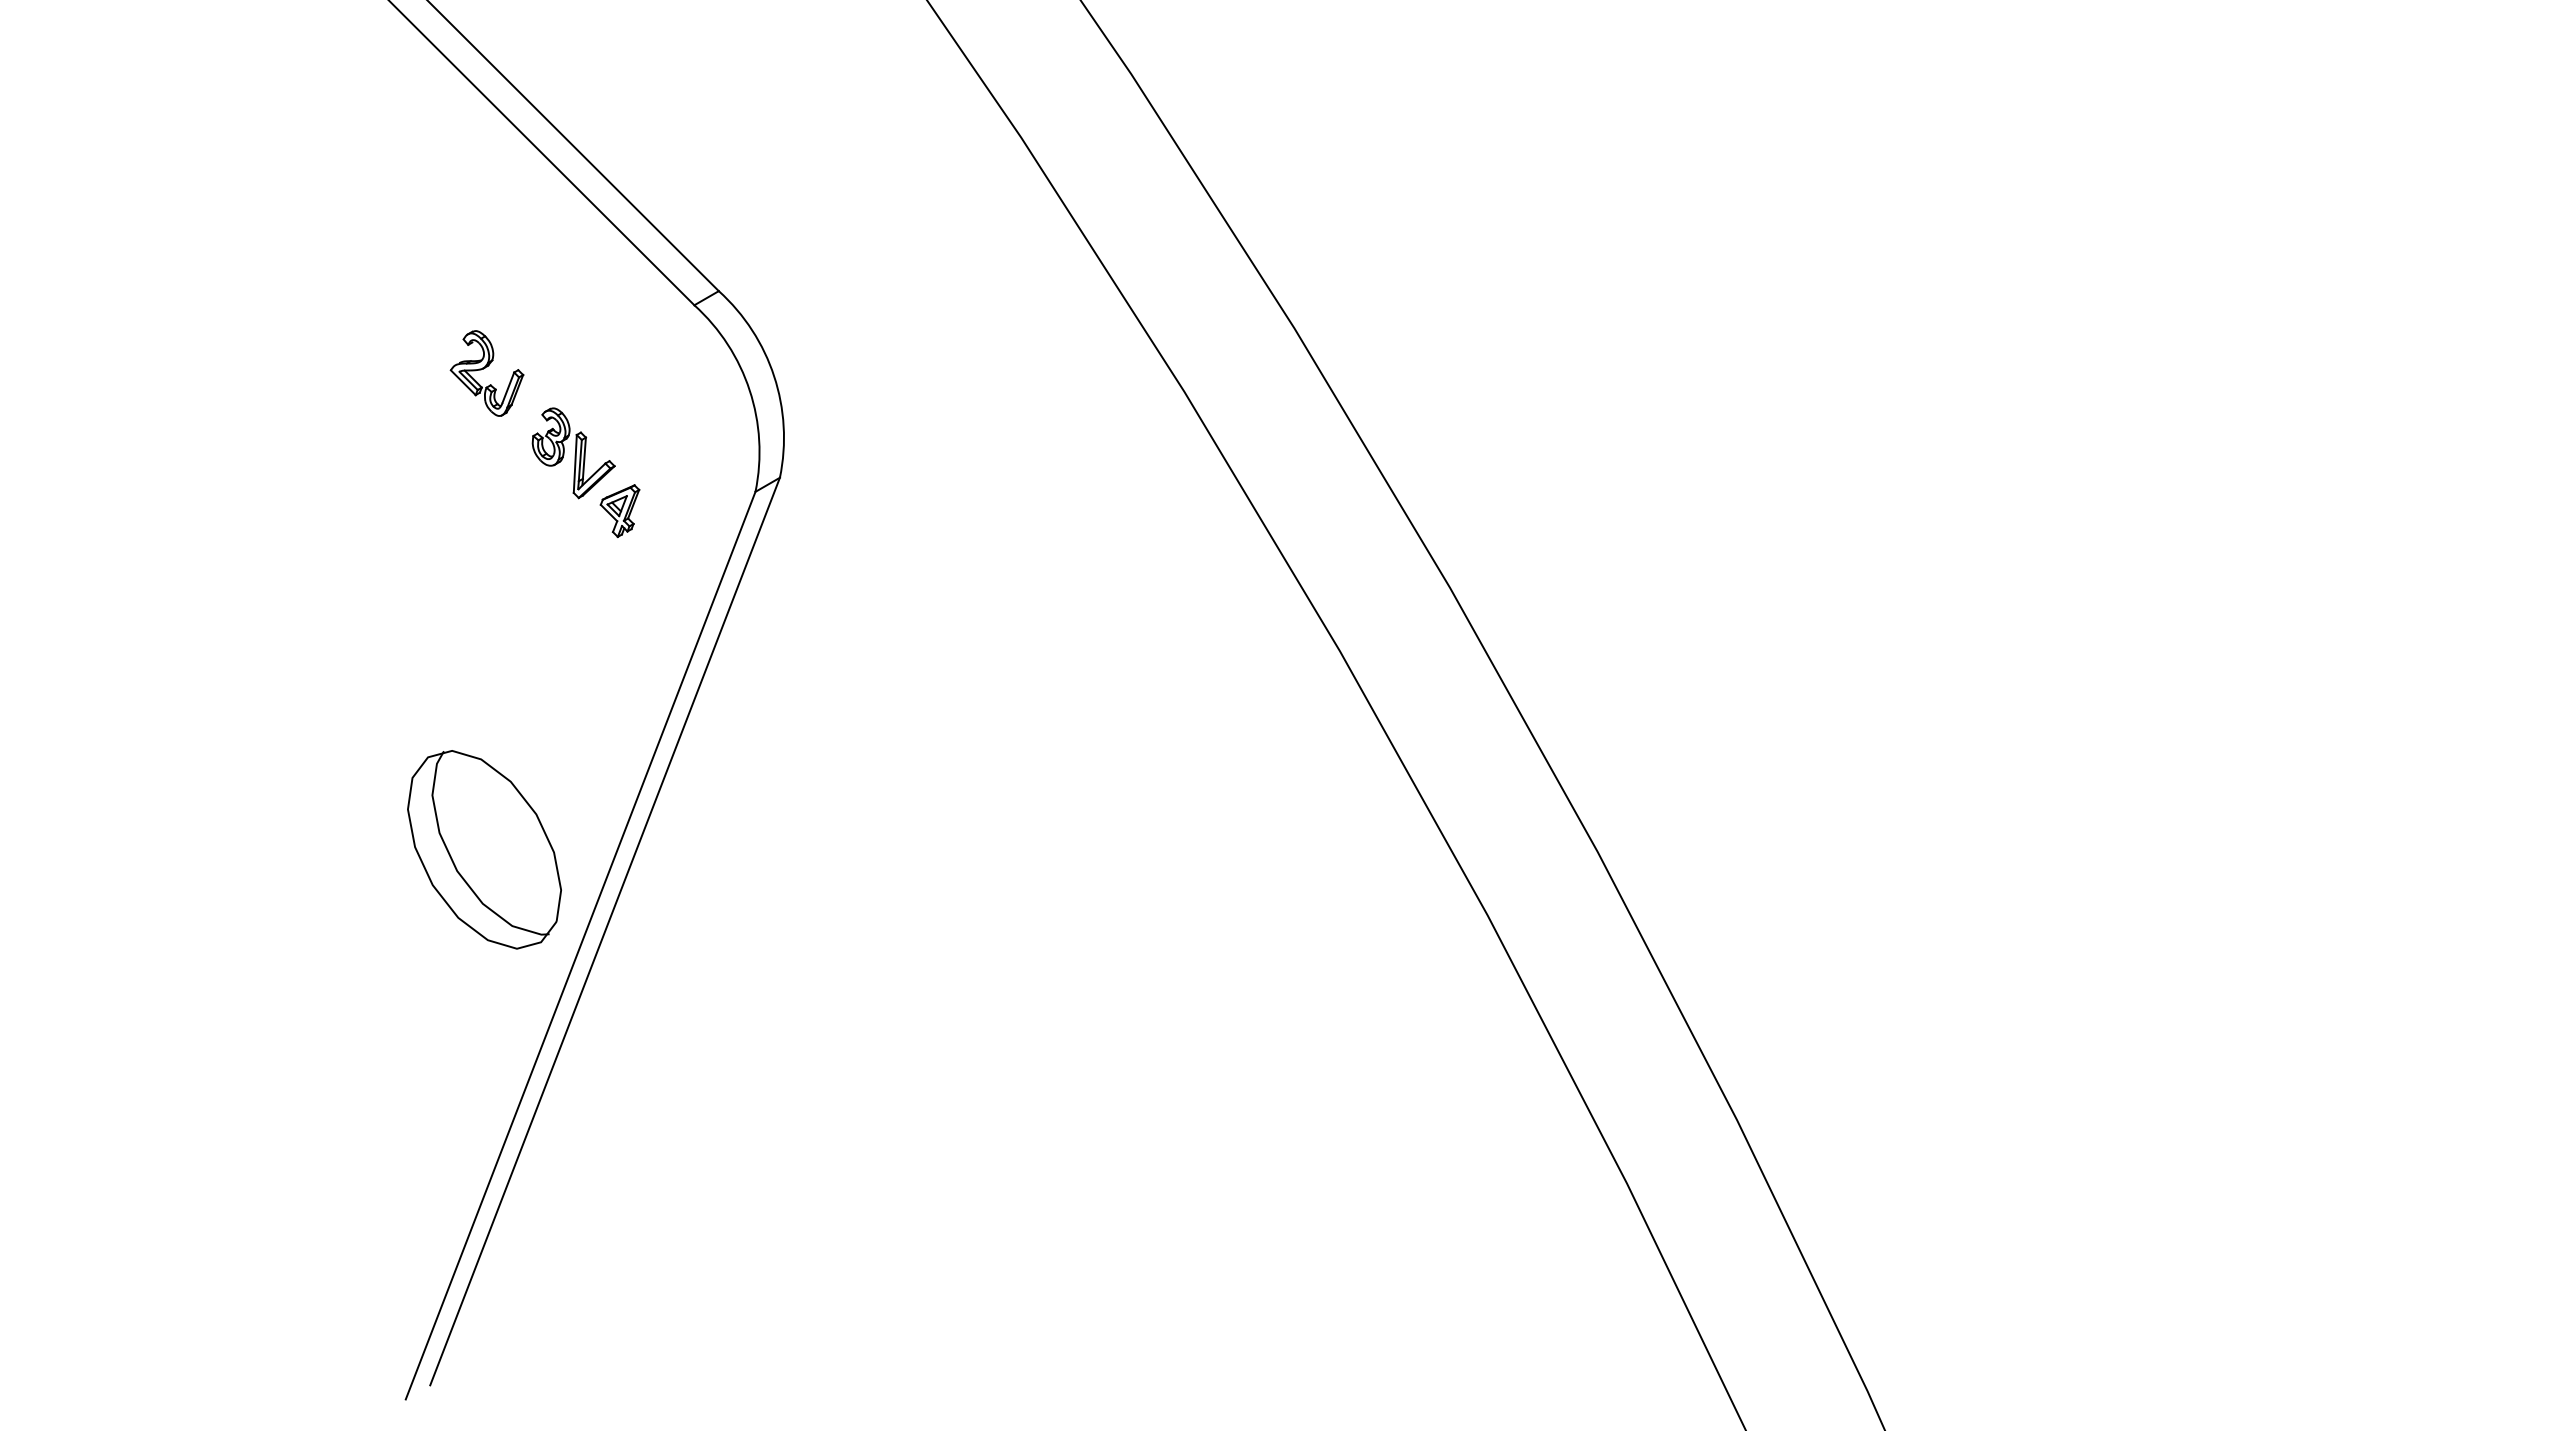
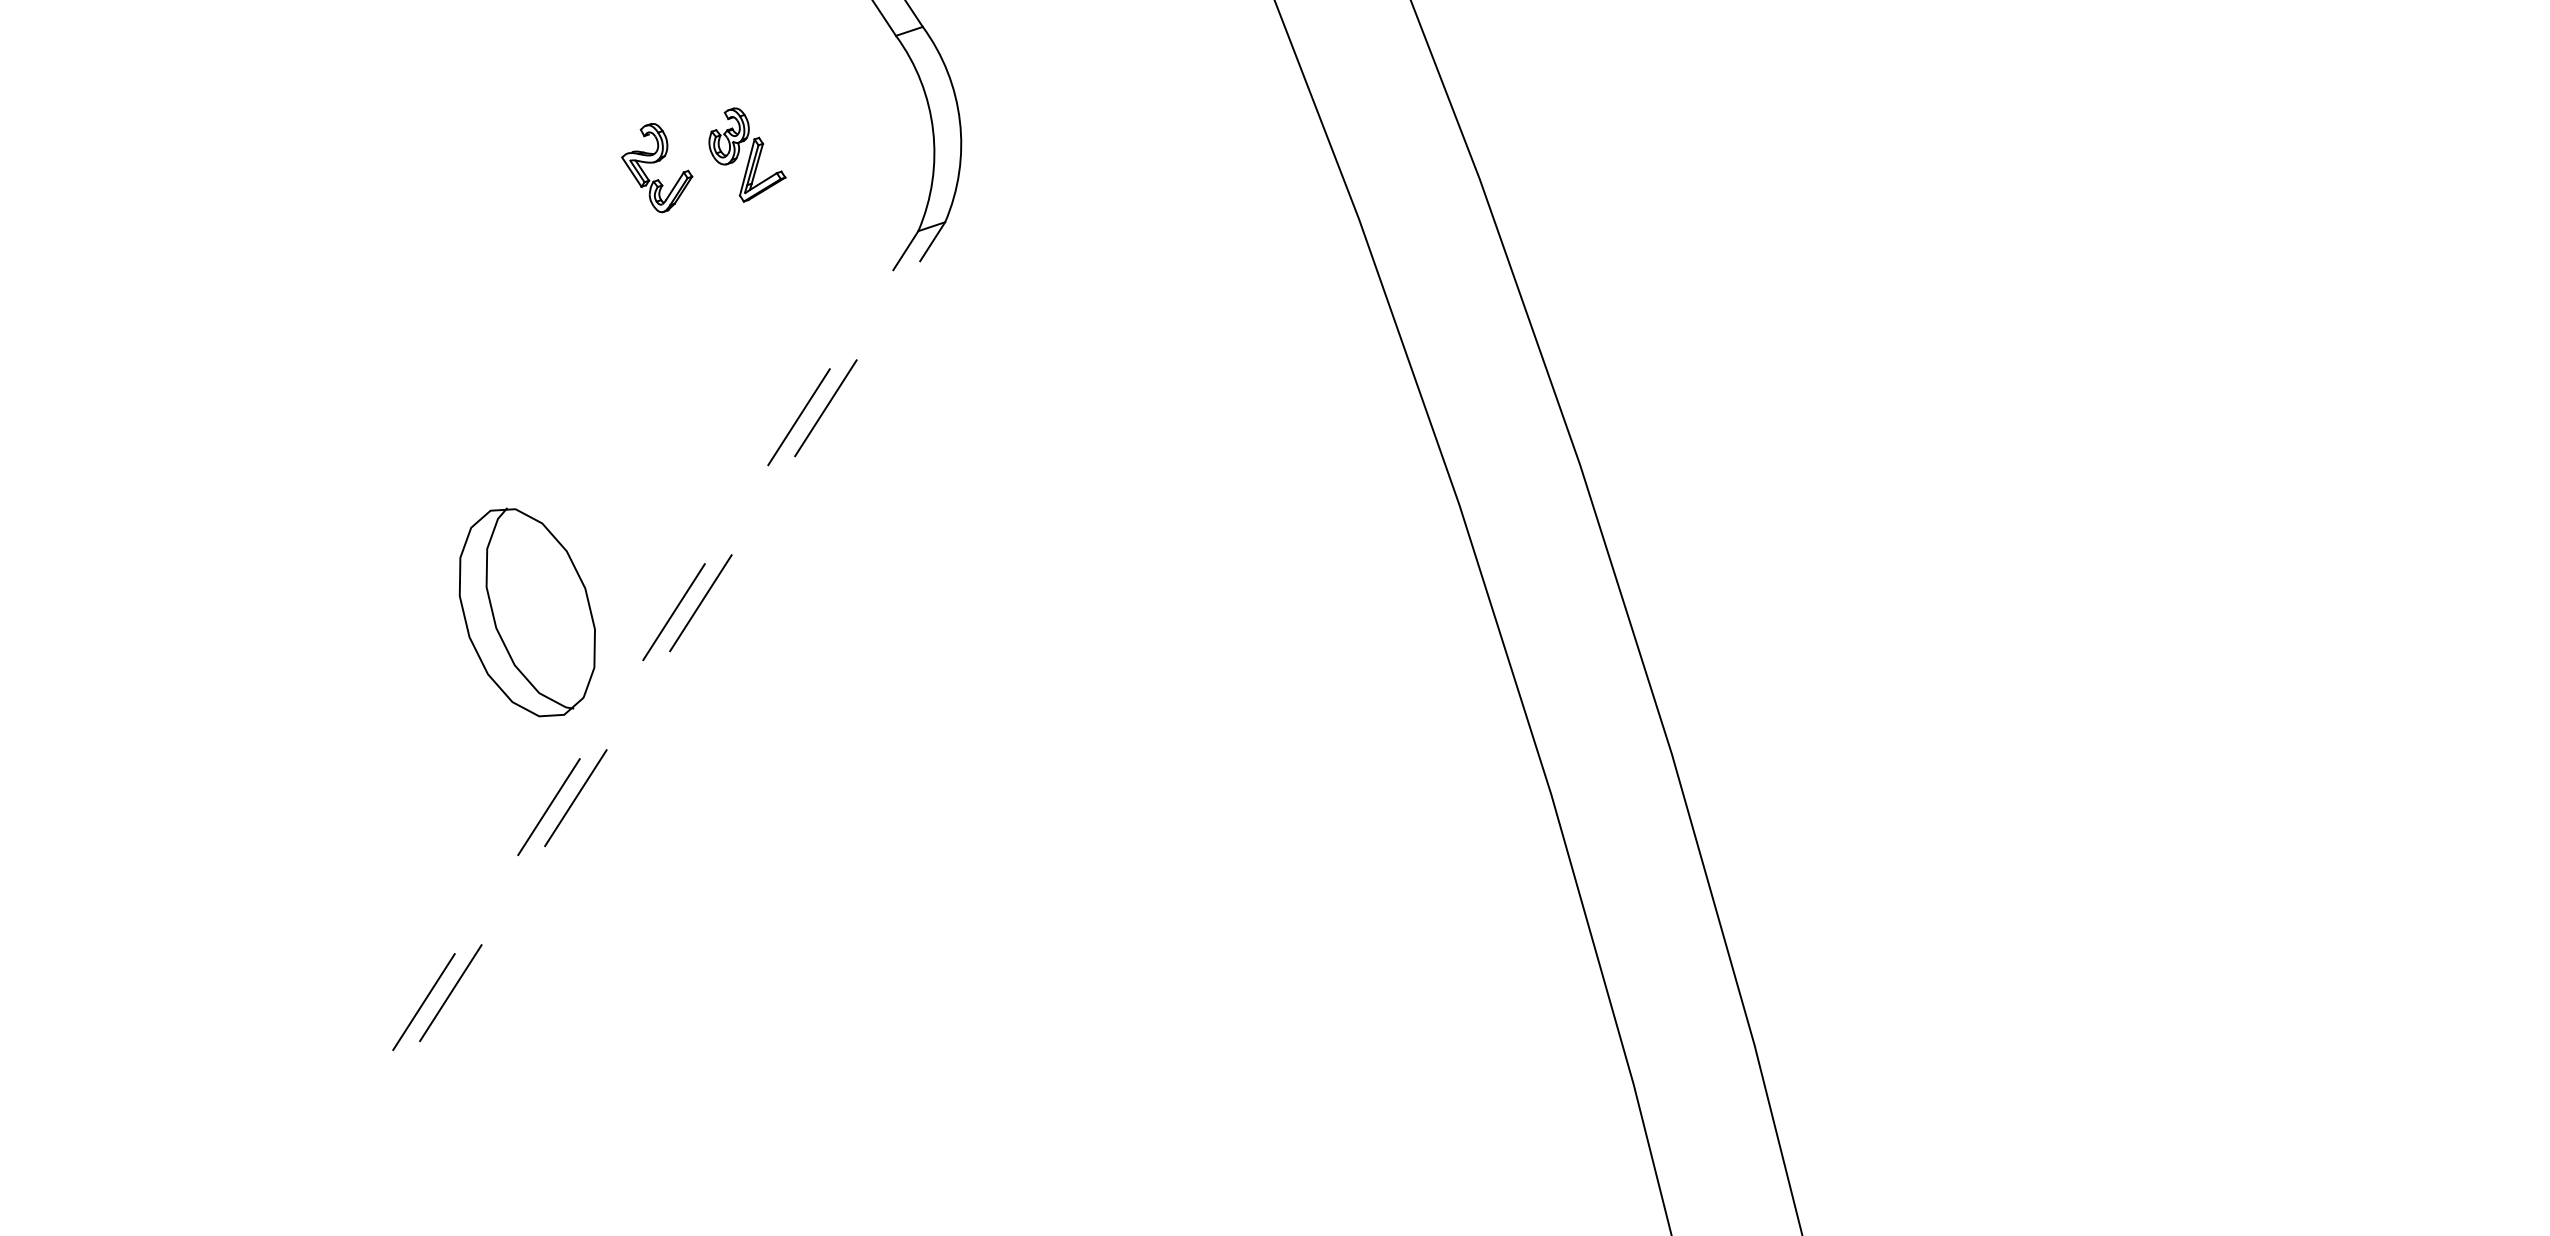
part: (486, 373) -> (656, 167), moved
part: (619, 511) -> (781, 223), removed
part: (484, 849) -> (527, 612), moved
line: (605, 931) -> (682, 632), solid -> dashed
line: (580, 945) -> (655, 640), solid -> dashed

